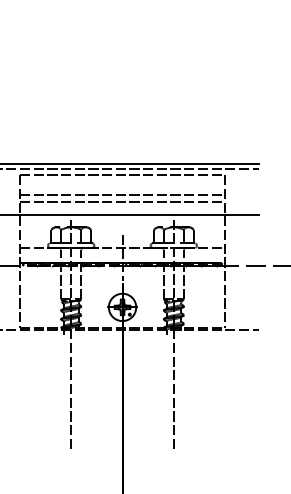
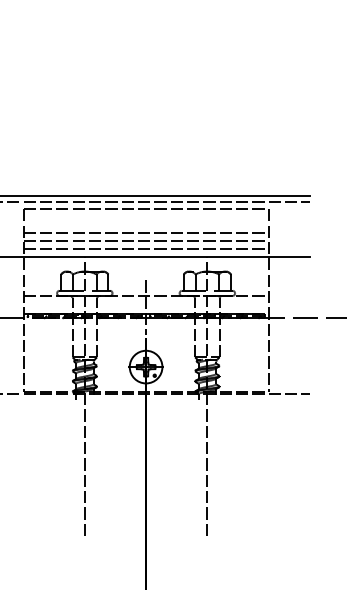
line: (122, 208) -> (146, 249), added

